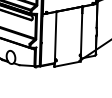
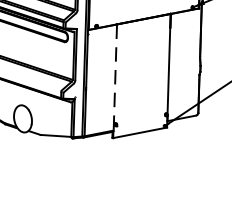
line: (55, 37) -> (114, 77), solid -> dashed

